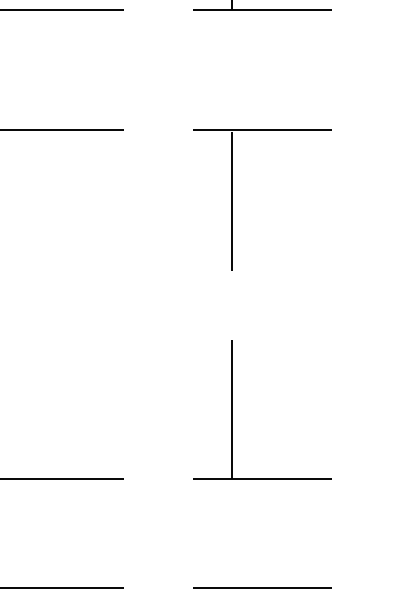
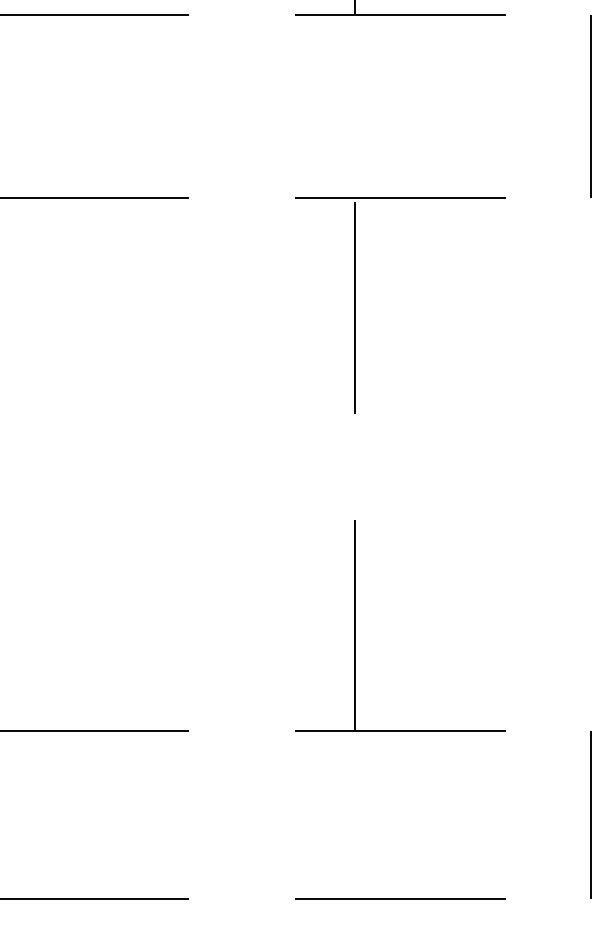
line: (386, 69) -> (590, 106), added
line: (387, 533) -> (591, 815), added

